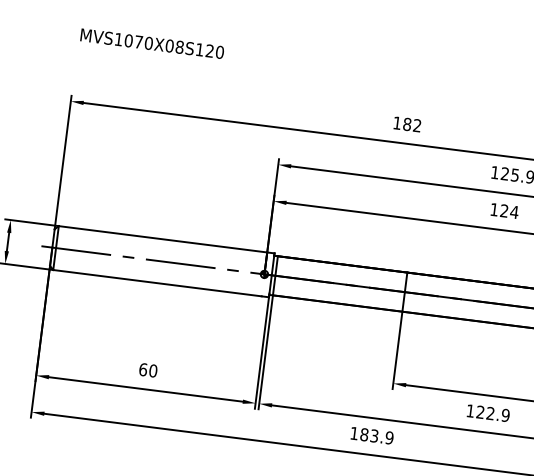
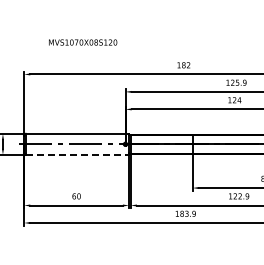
text: (153, 43) -> (83, 42), moved
line: (157, 282) -> (75, 154), solid -> dashed

